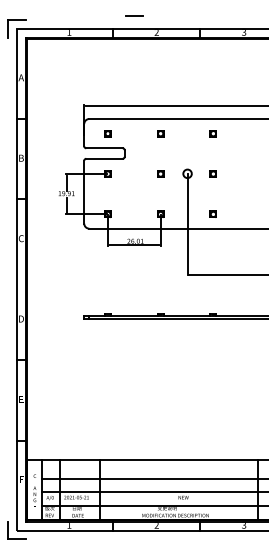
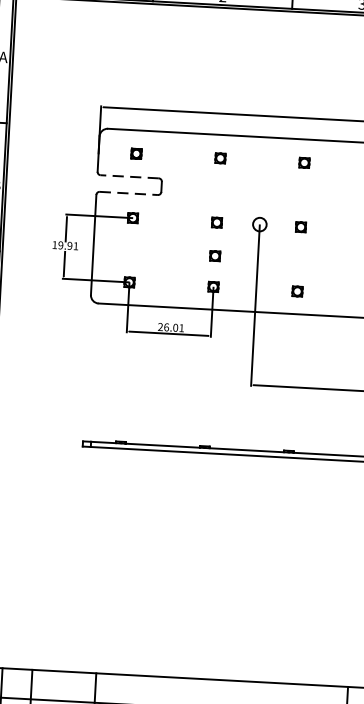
line: (104, 148) -> (129, 177), solid -> dashed
line: (105, 158) -> (130, 193), solid -> dashed
part: (160, 194) -> (214, 255), added

